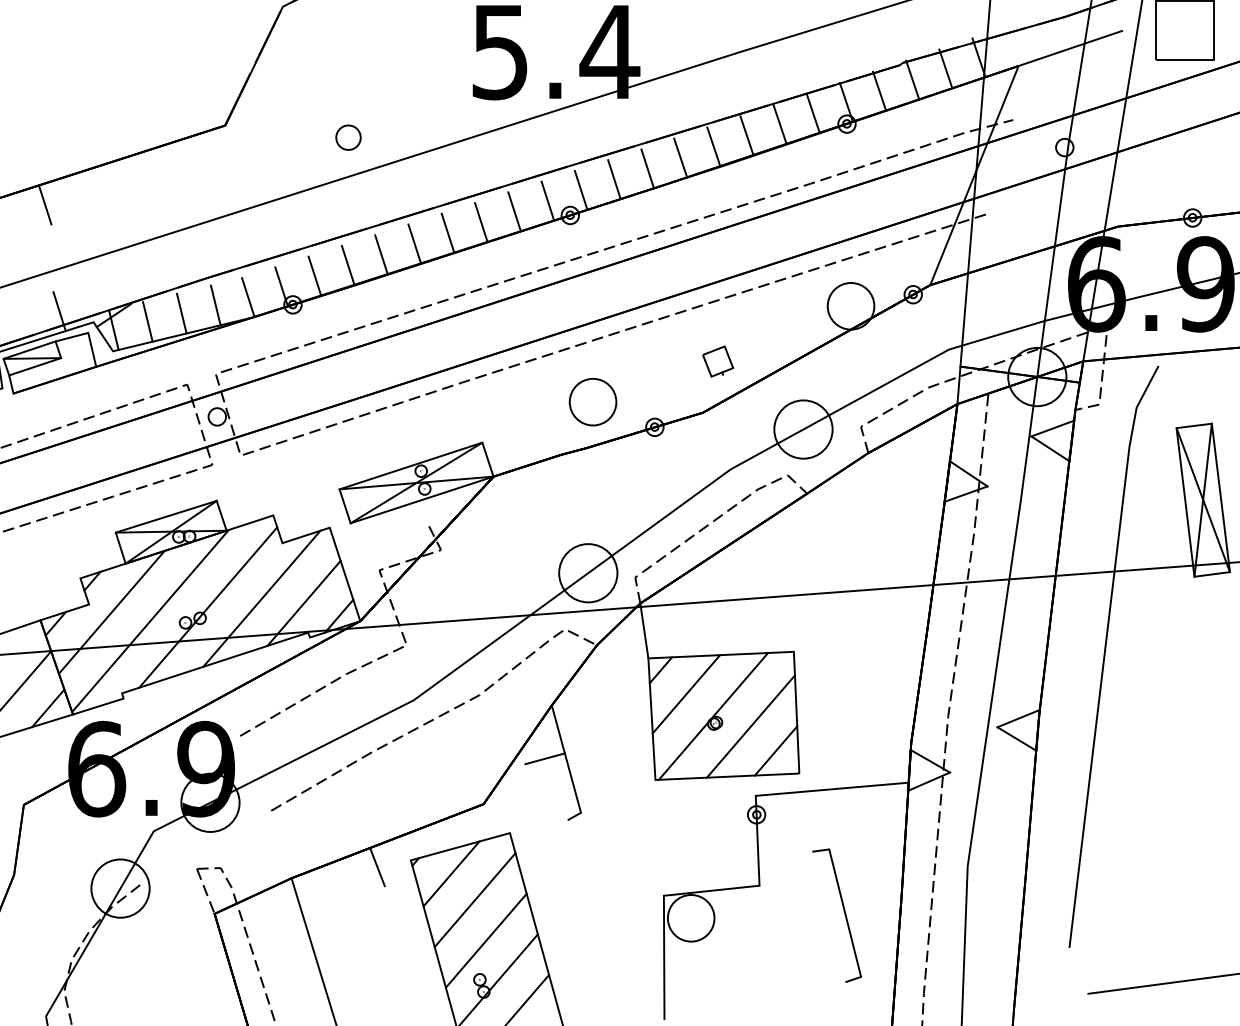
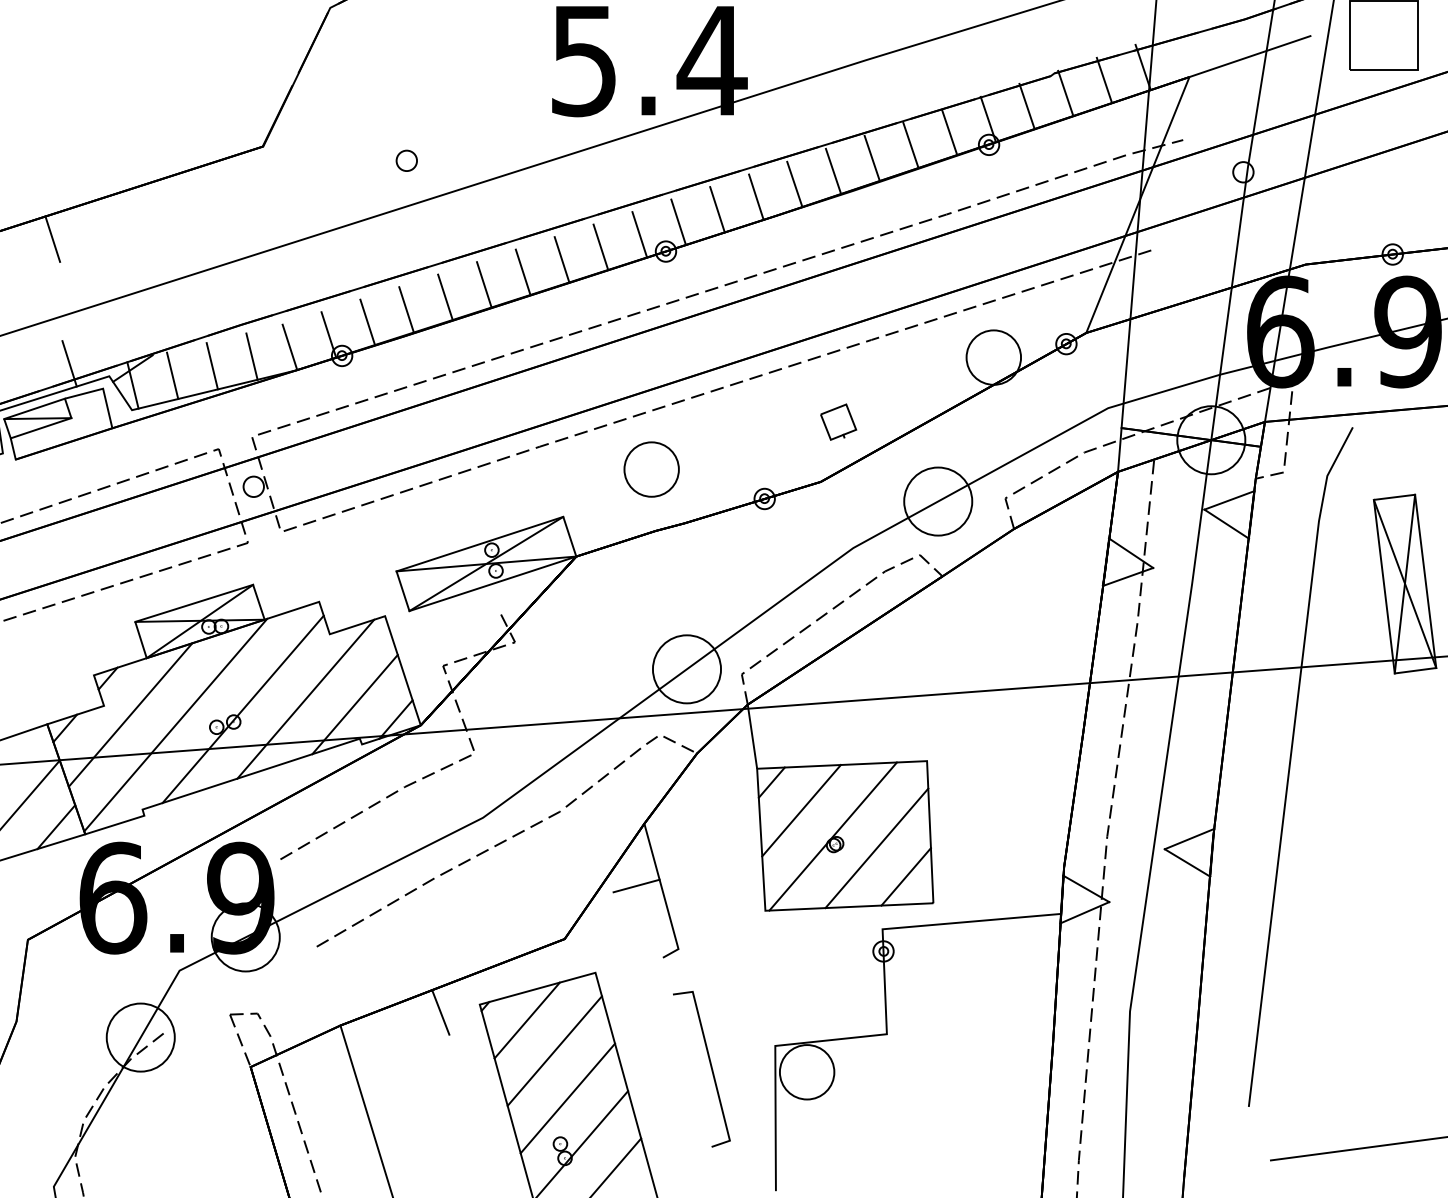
part: (347, 137) -> (405, 160), size x0.71
part: (592, 402) -> (651, 469), moved
line: (844, 915) -> (710, 1068), moved

